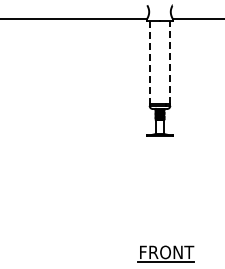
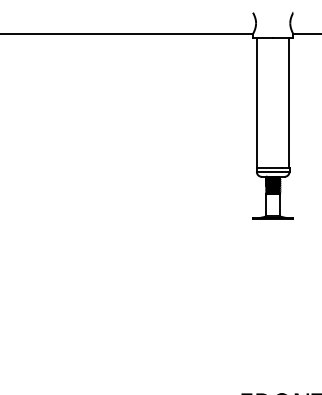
line: (170, 61) -> (289, 101), dashed -> solid
line: (149, 62) -> (256, 103), dashed -> solid

